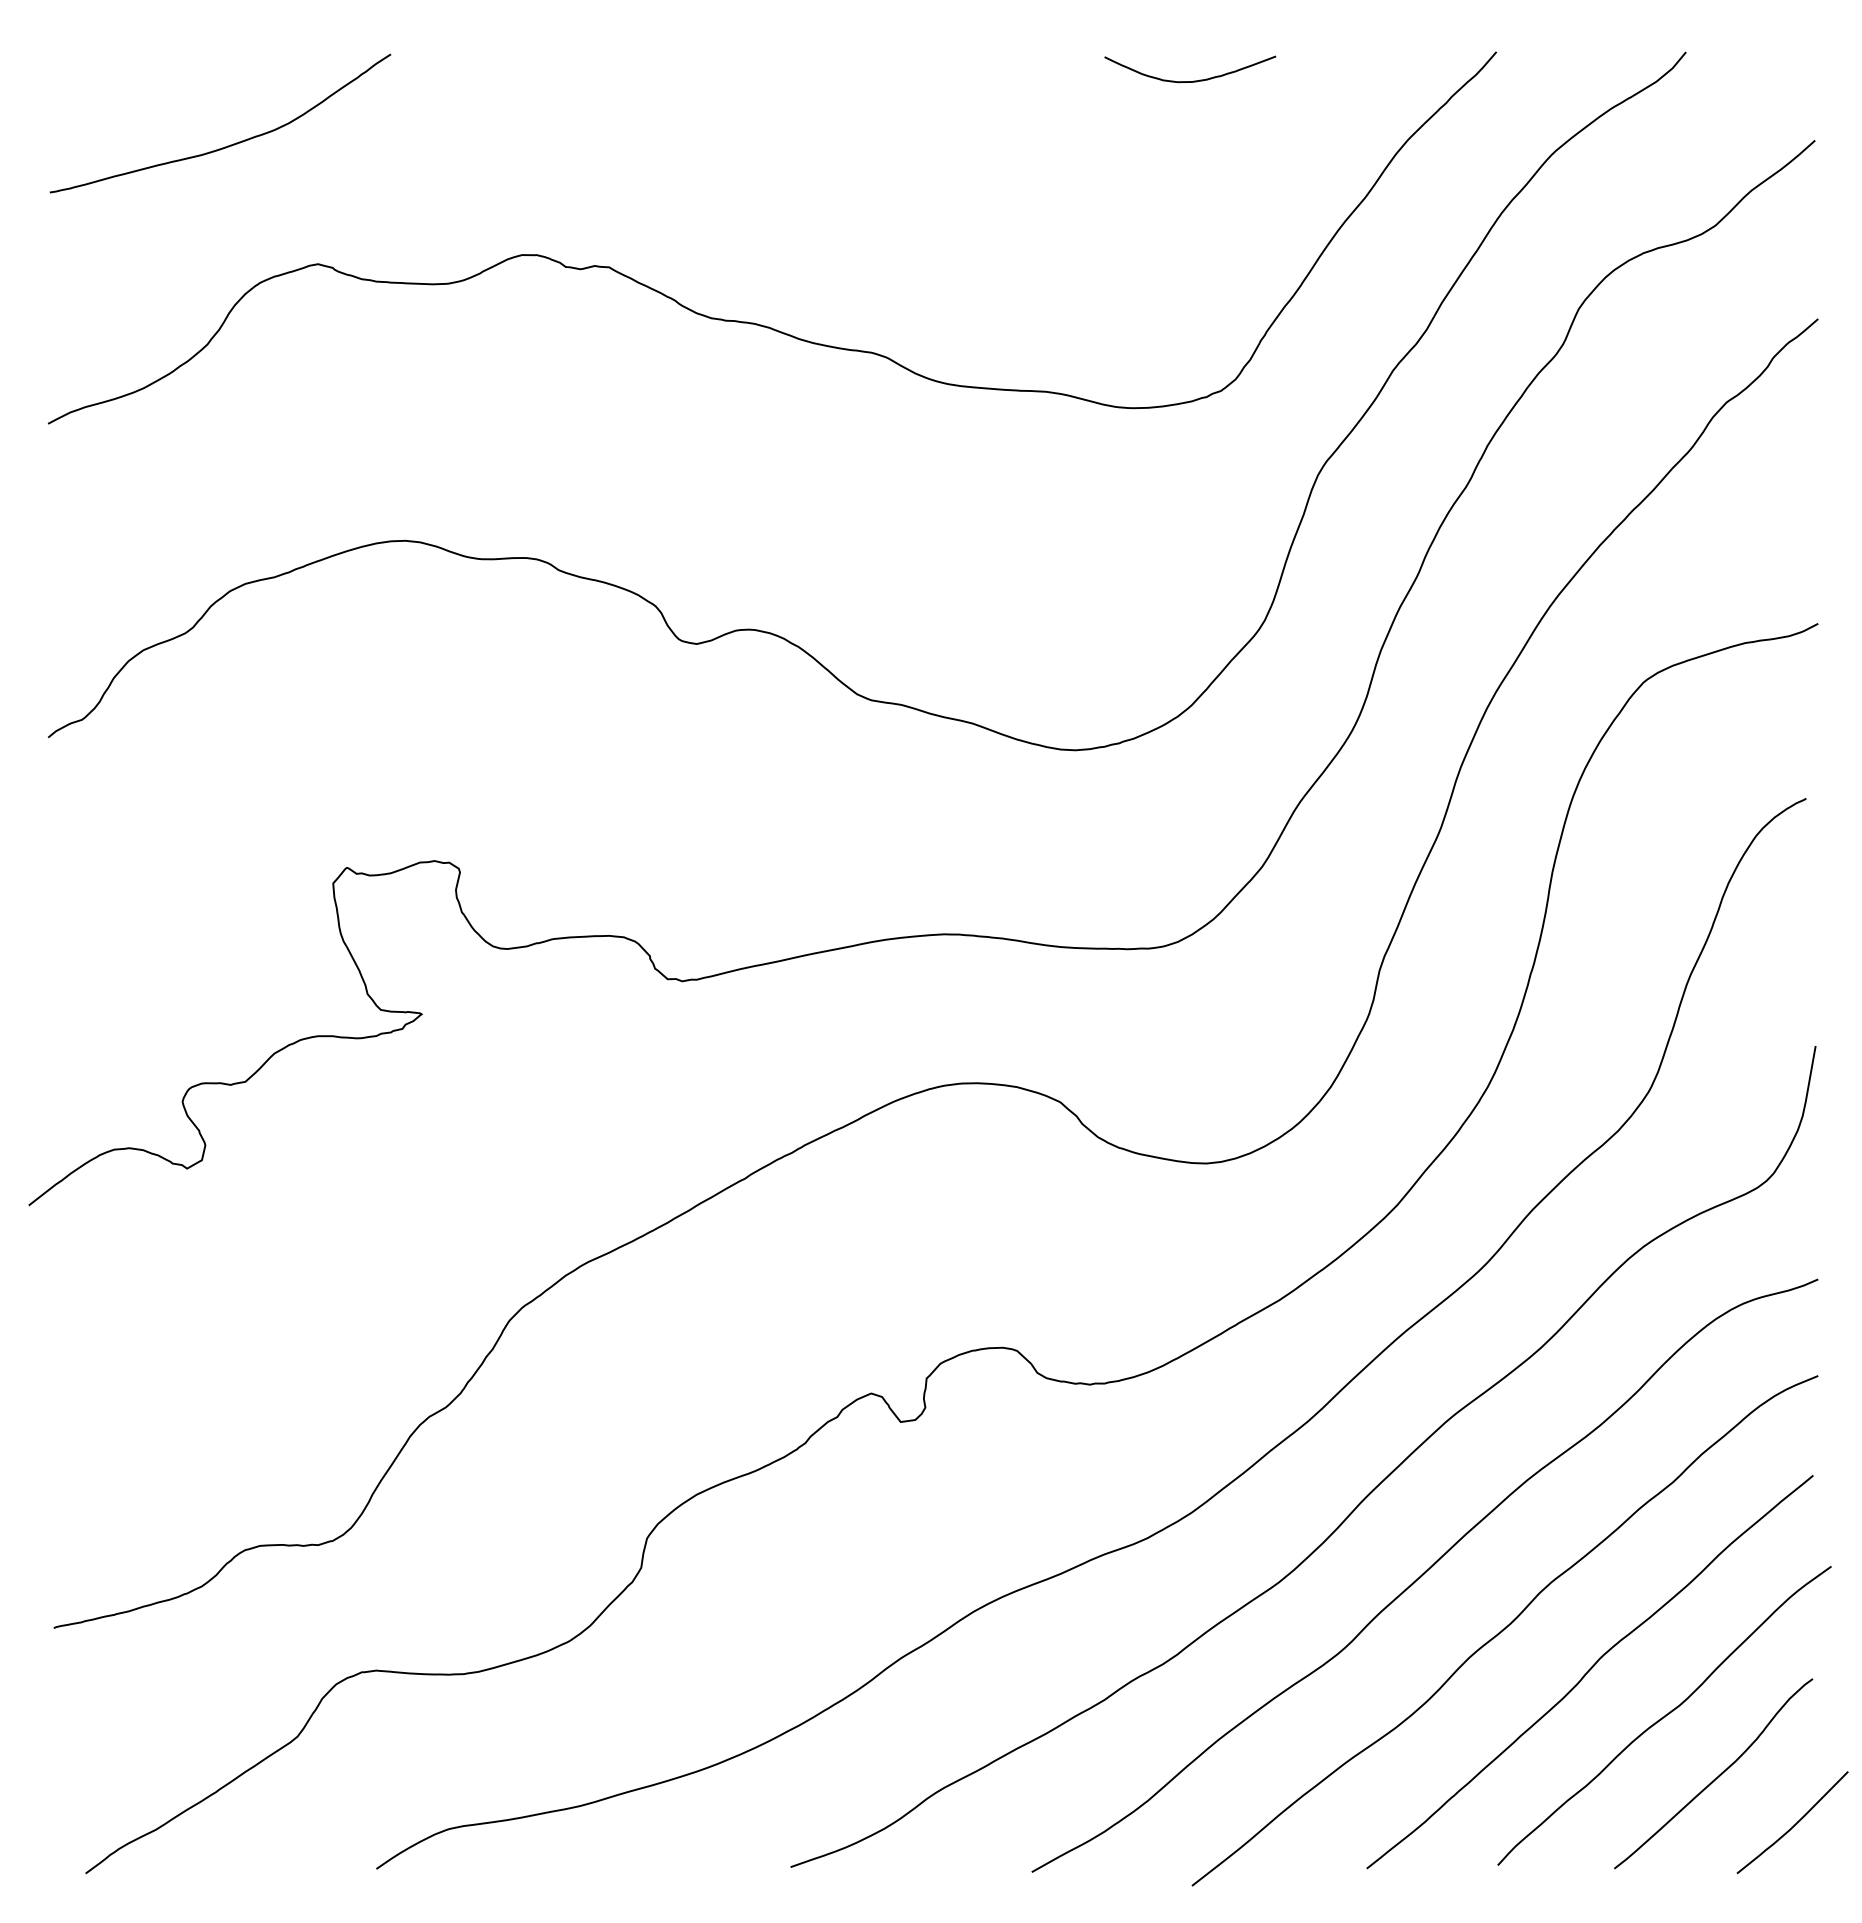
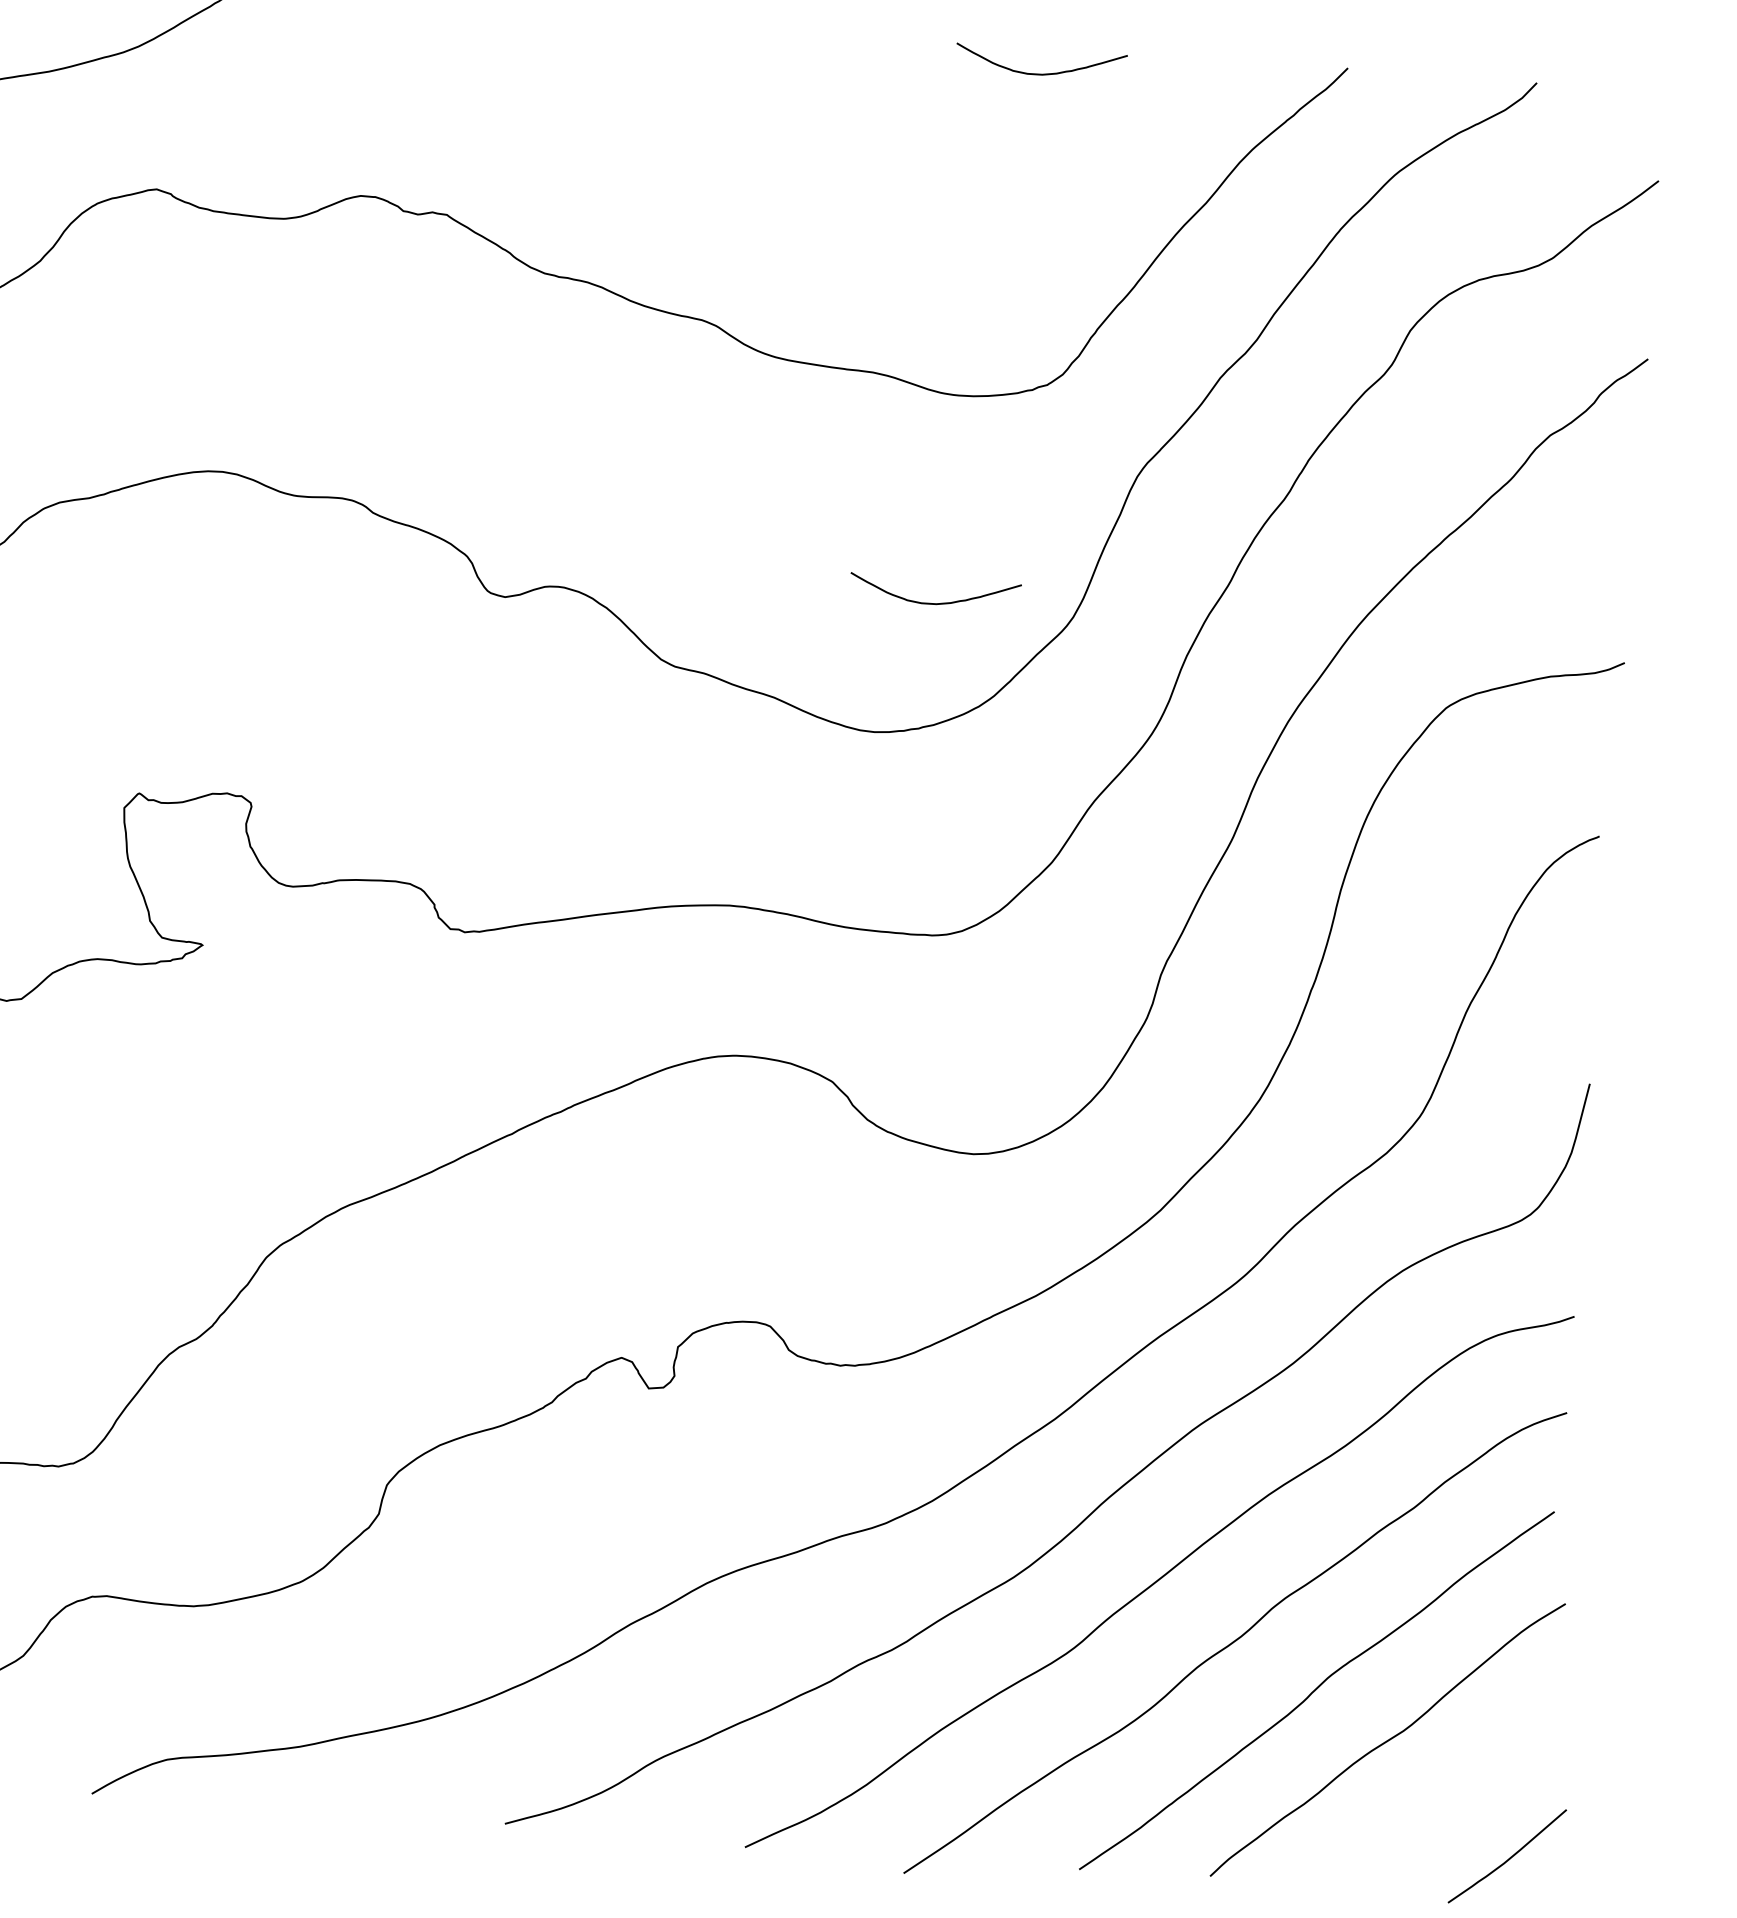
curve: (1128, 616) -> (937, 602), added
curve: (1717, 1776) -> (1435, 1804), removed

